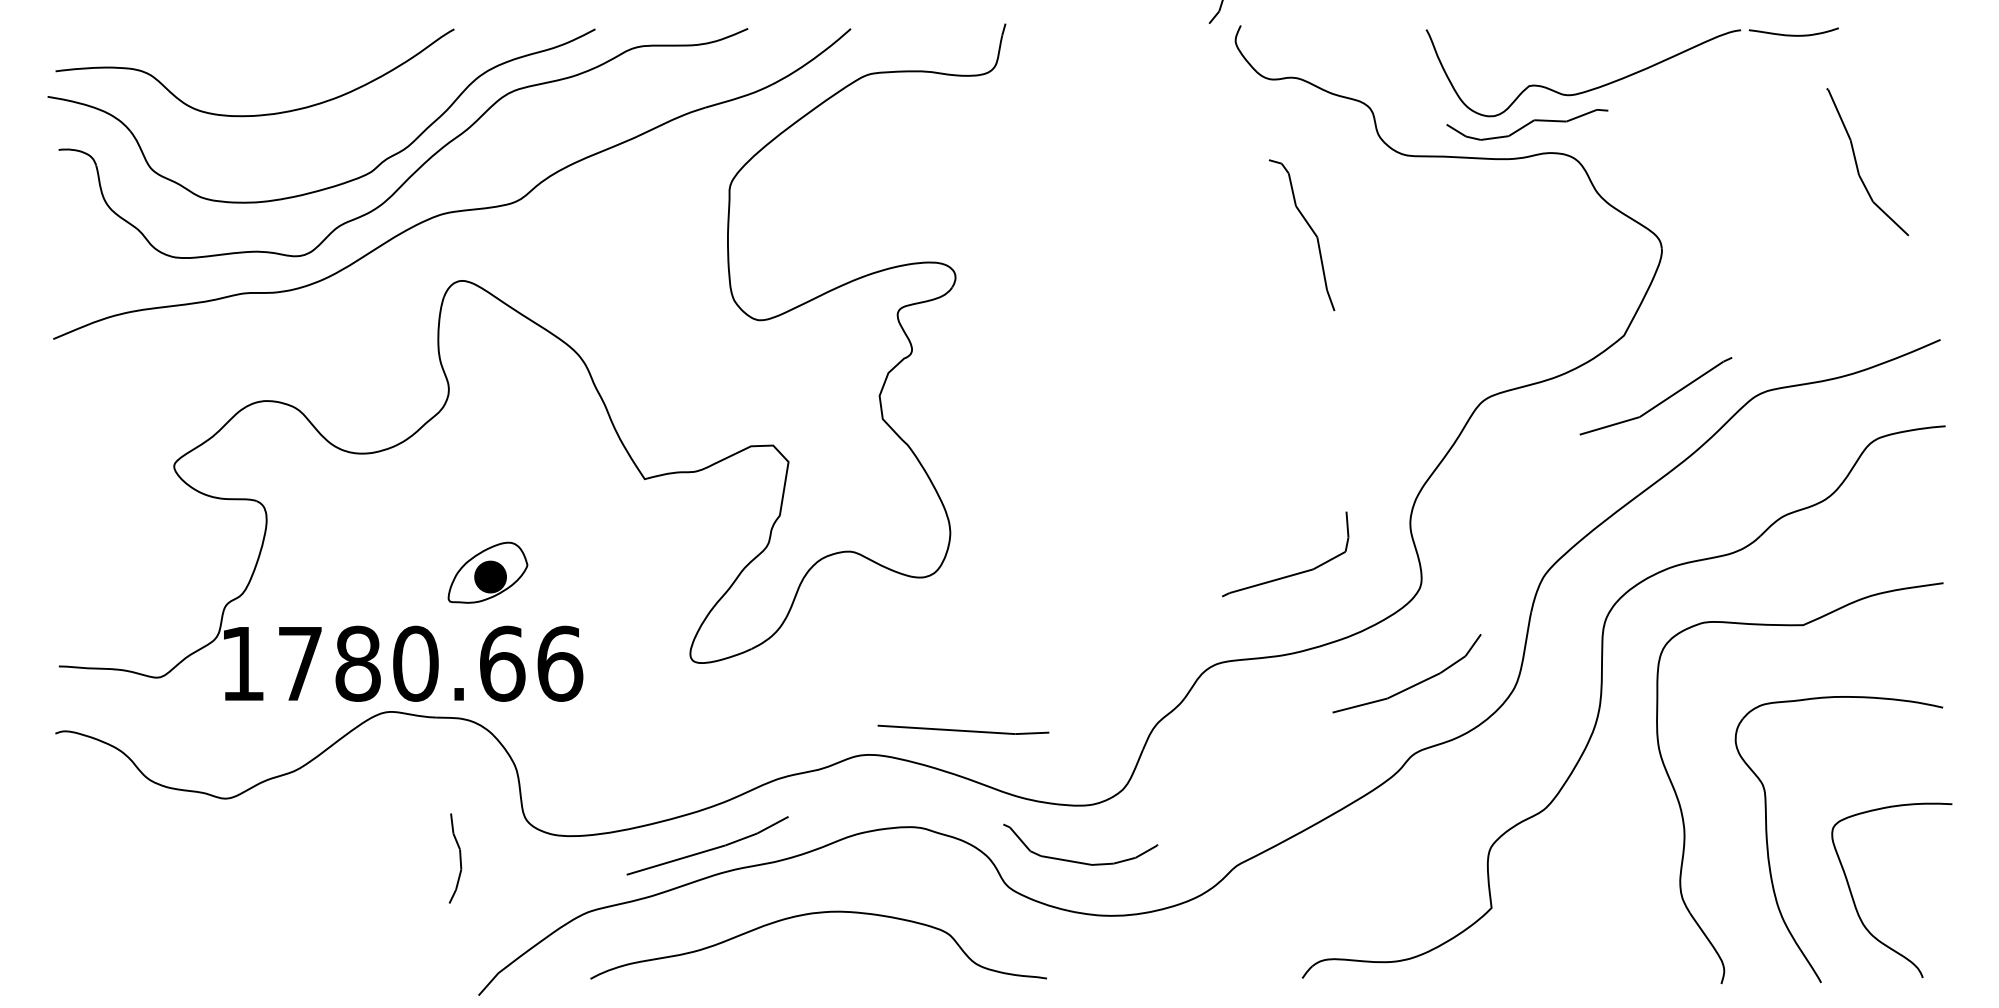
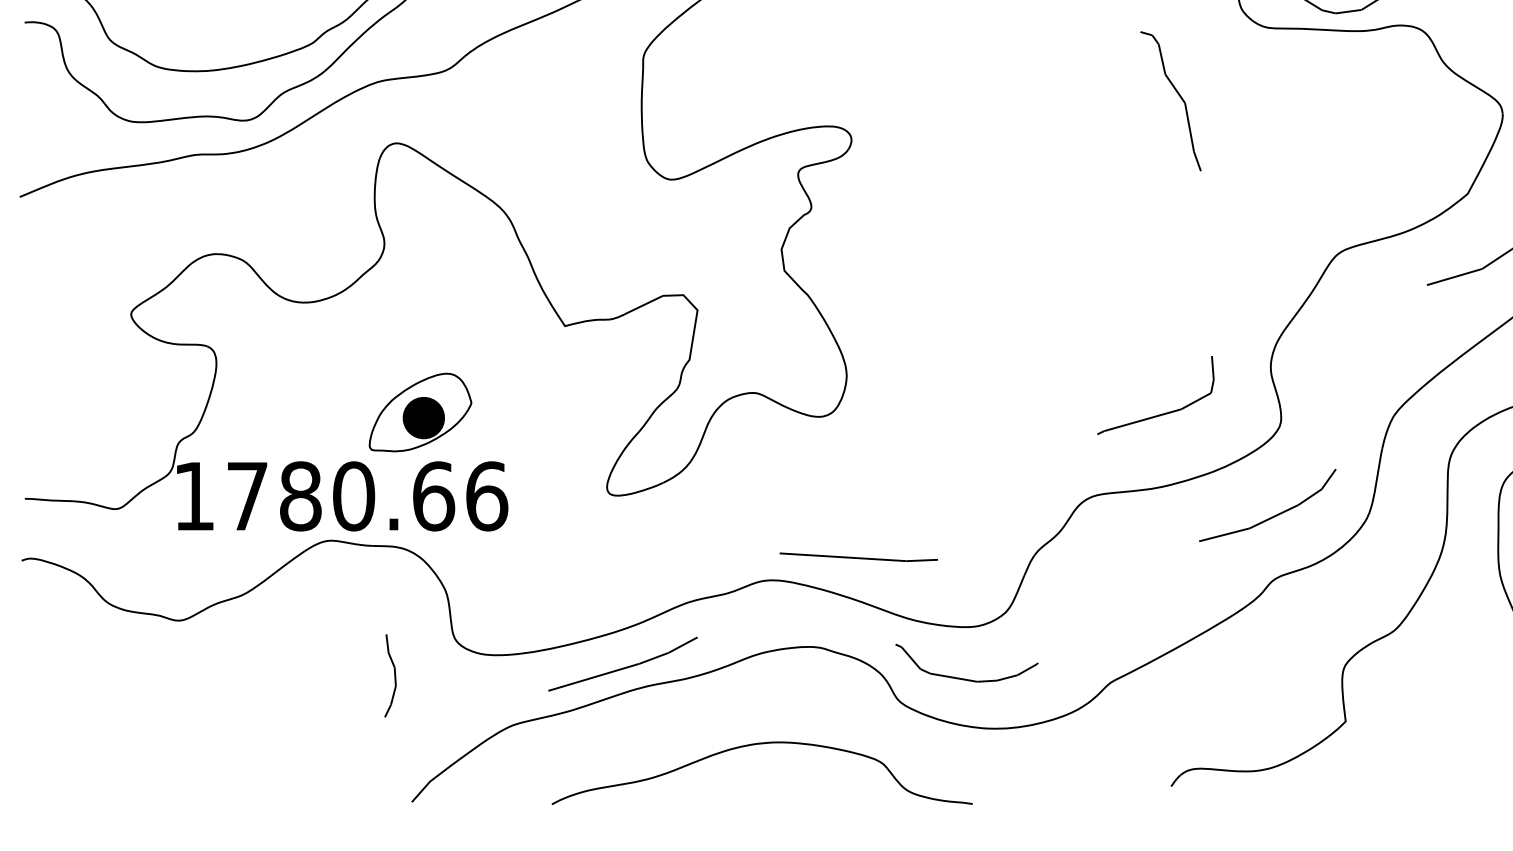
part: (487, 572) -> (420, 412), size x1.4
curve: (814, 914) -> (758, 744), moved

